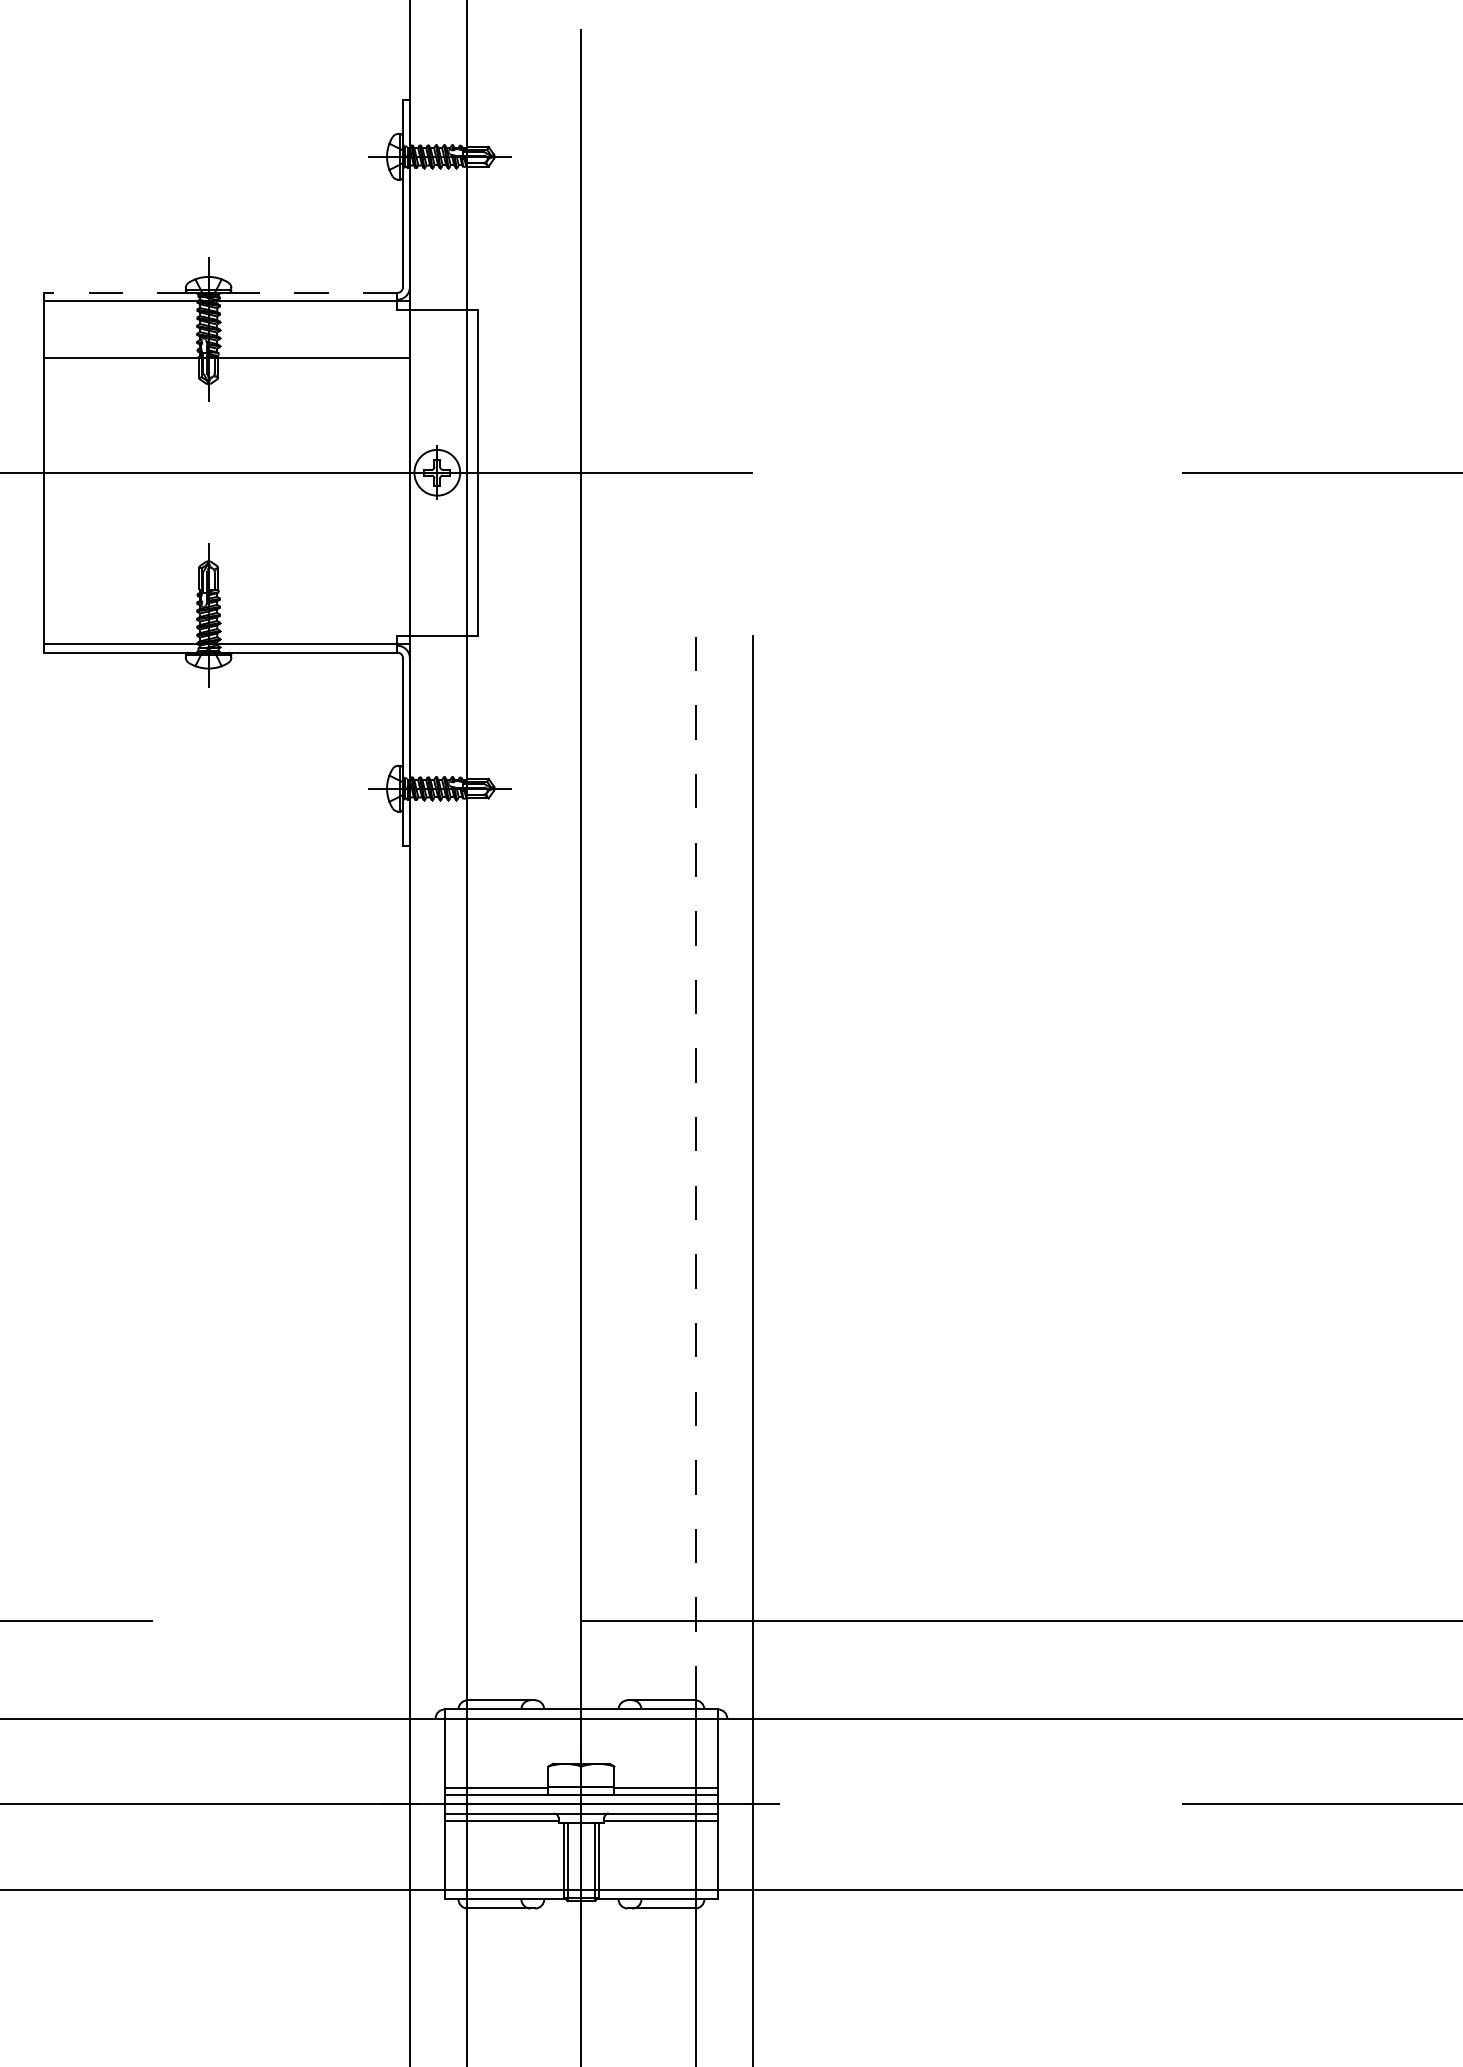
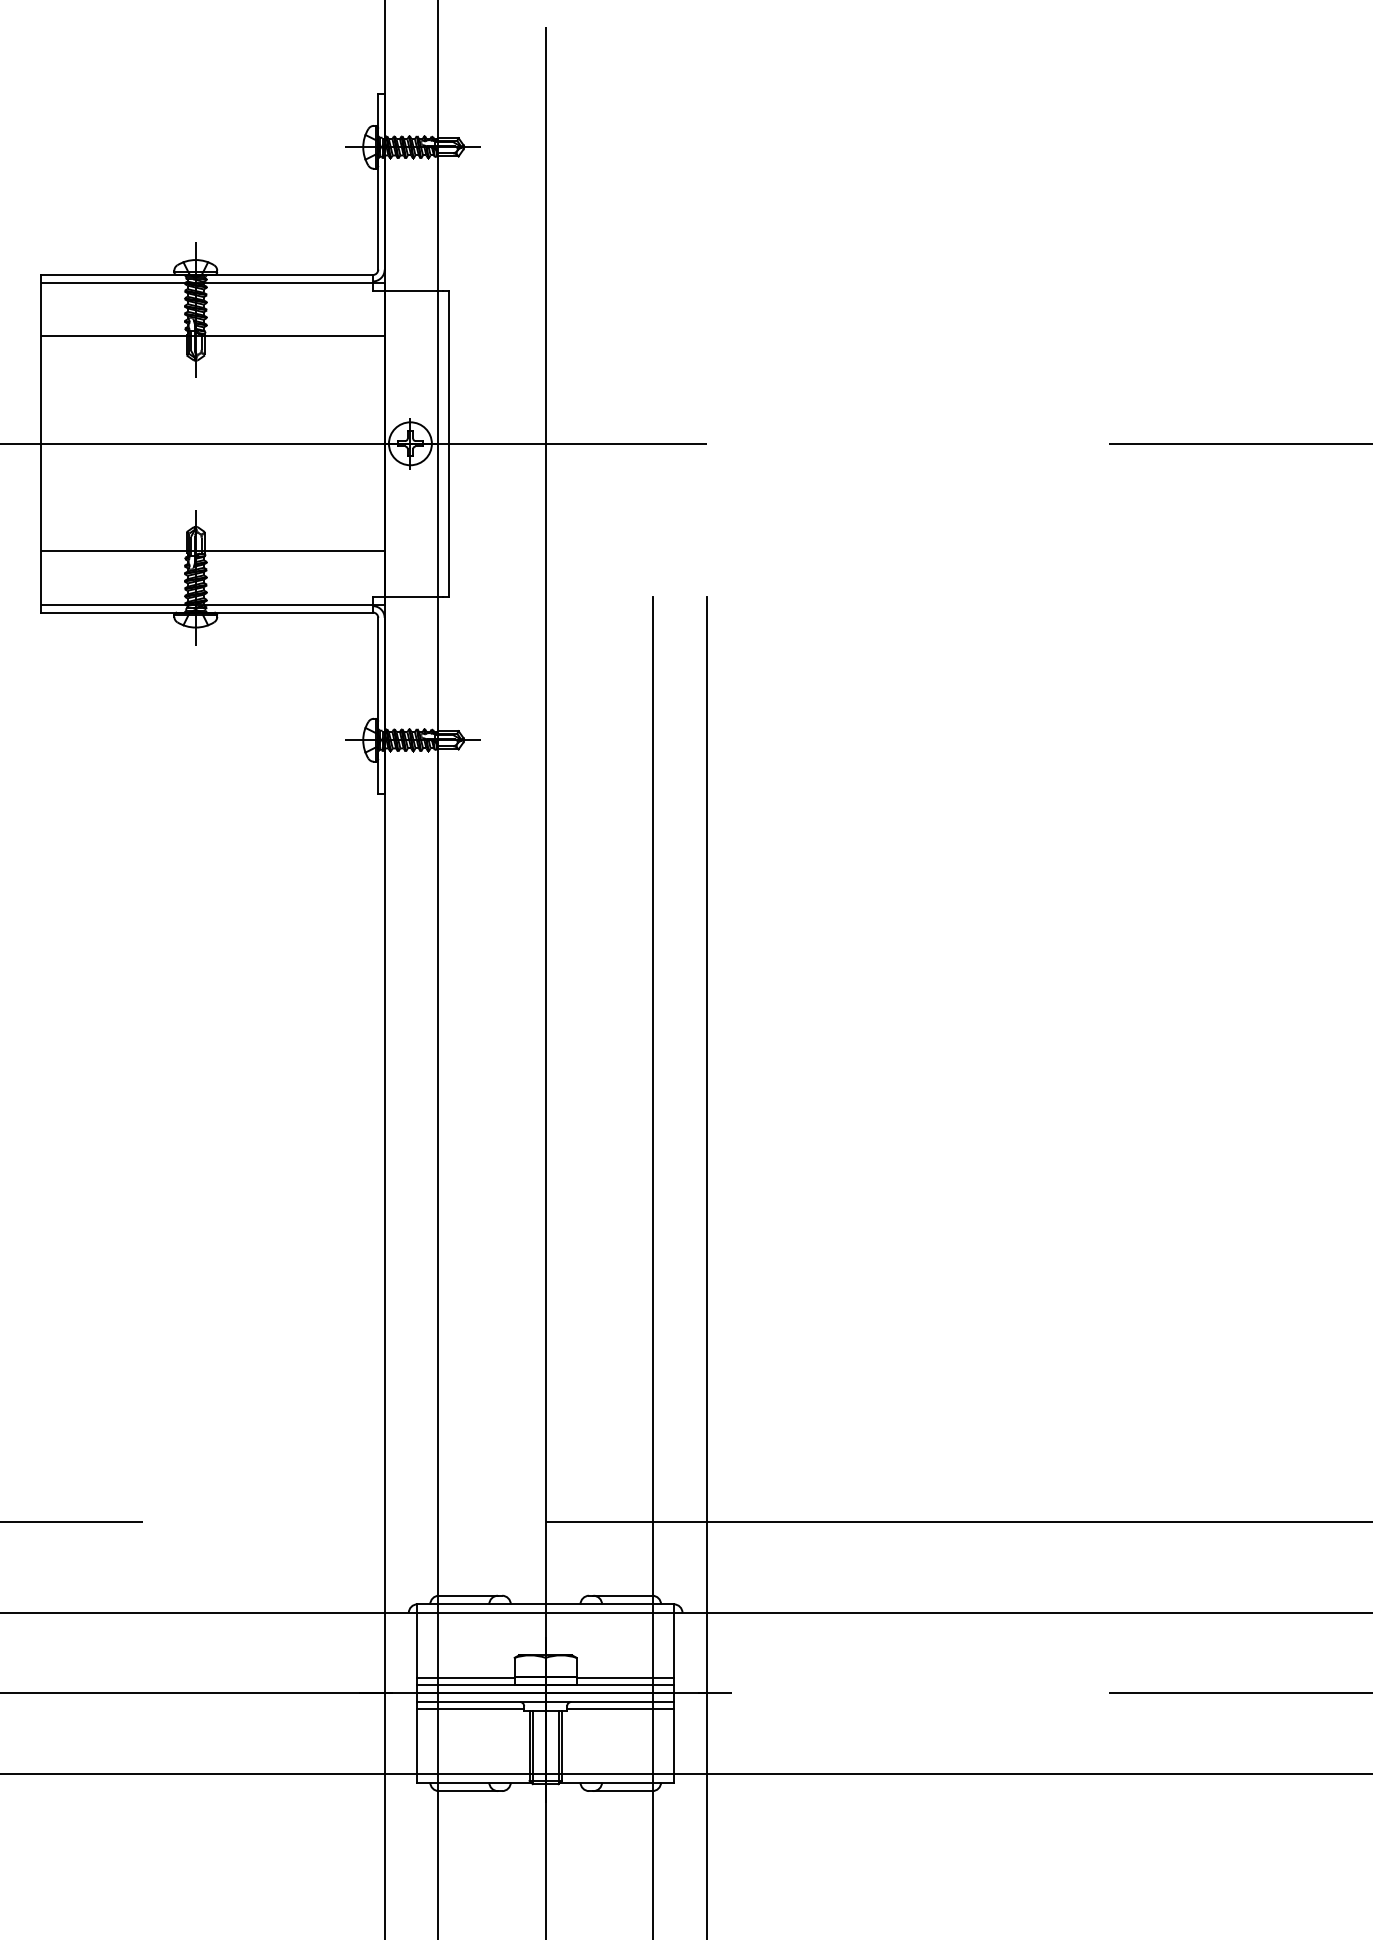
line: (220, 292) -> (206, 274), dashed -> solid
line: (226, 587) -> (212, 551), added
line: (695, 1167) -> (652, 1095), dashed -> solid

